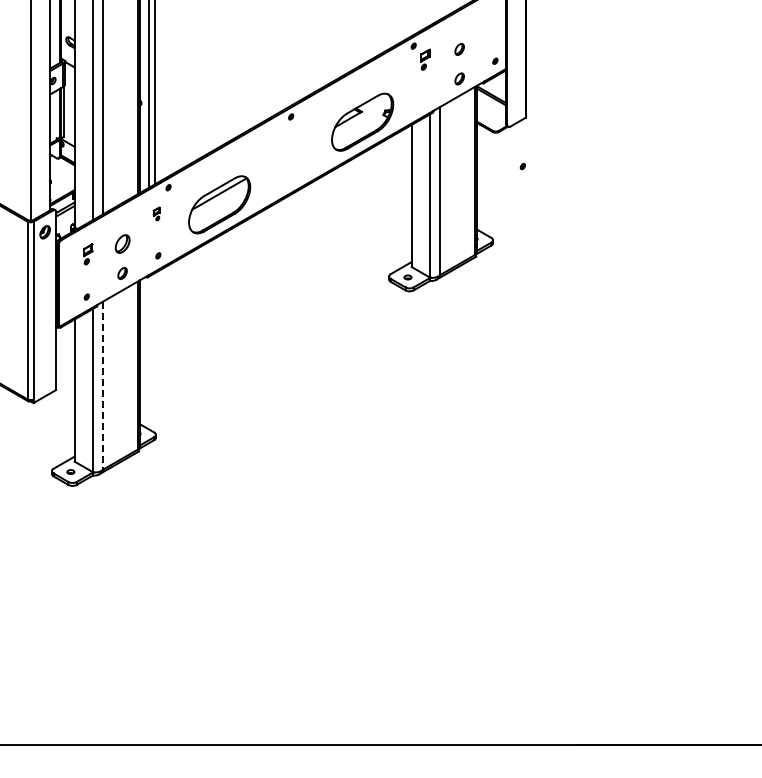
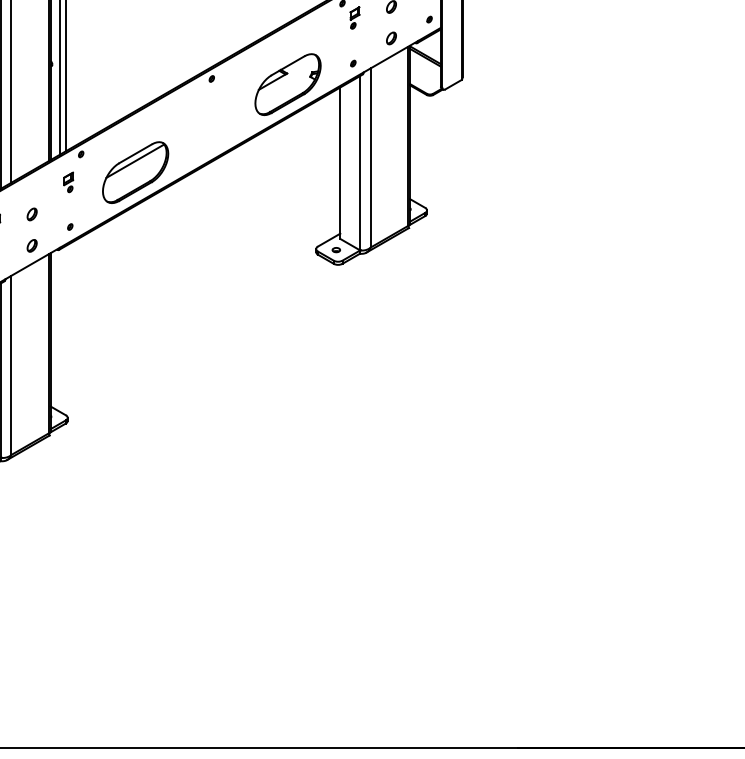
part: (522, 166) -> (352, 63), moved
part: (156, 213) -> (68, 181), size x1.43
part: (122, 243) -> (32, 213), size x0.62
line: (103, 386) -> (11, 366), dashed -> solid

